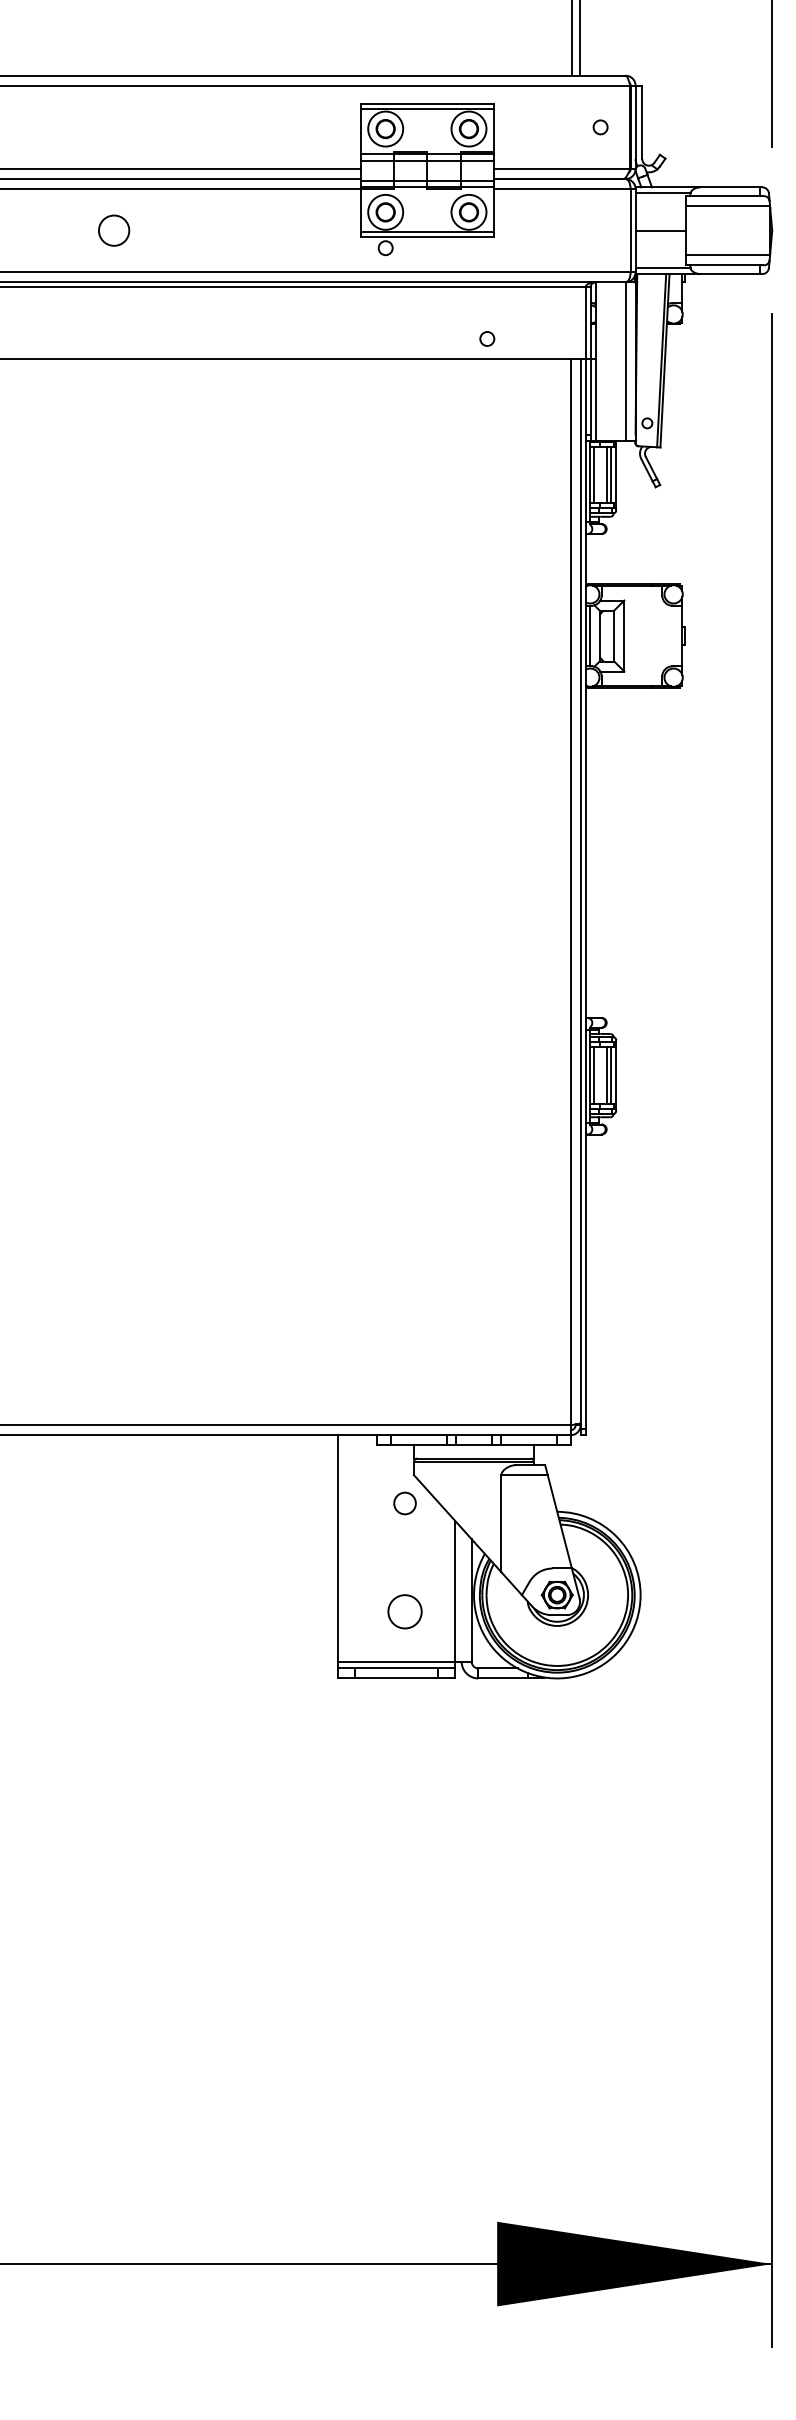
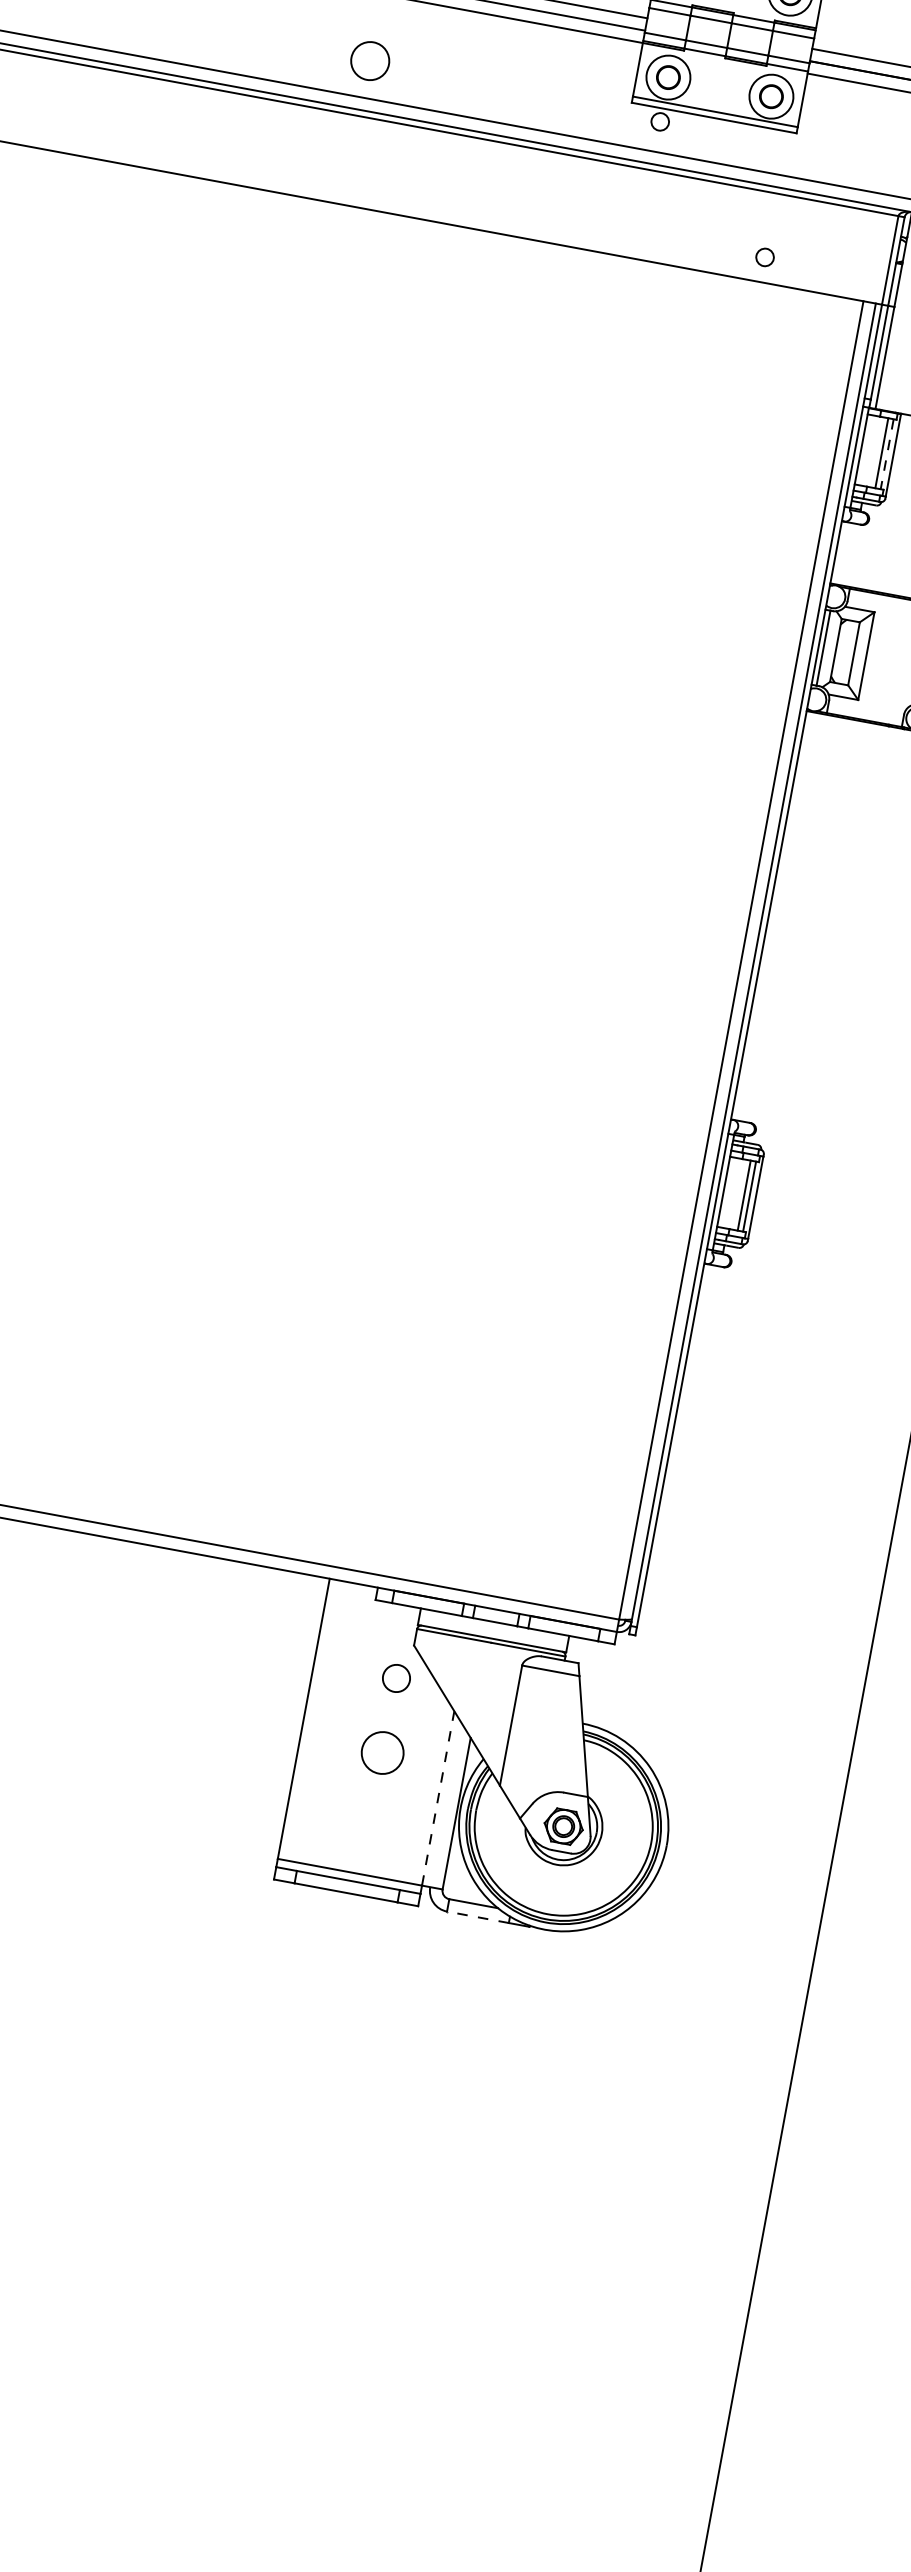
circle: (114, 230) -> (370, 60), moved
line: (593, 474) -> (865, 449), removed
line: (611, 475) -> (887, 454), solid -> dashed
line: (593, 1075) -> (727, 1192), removed
line: (455, 1591) -> (438, 1798), solid -> dashed
circle: (404, 1611) -> (382, 1752), moved
line: (503, 1678) -> (478, 1917), solid -> dashed

